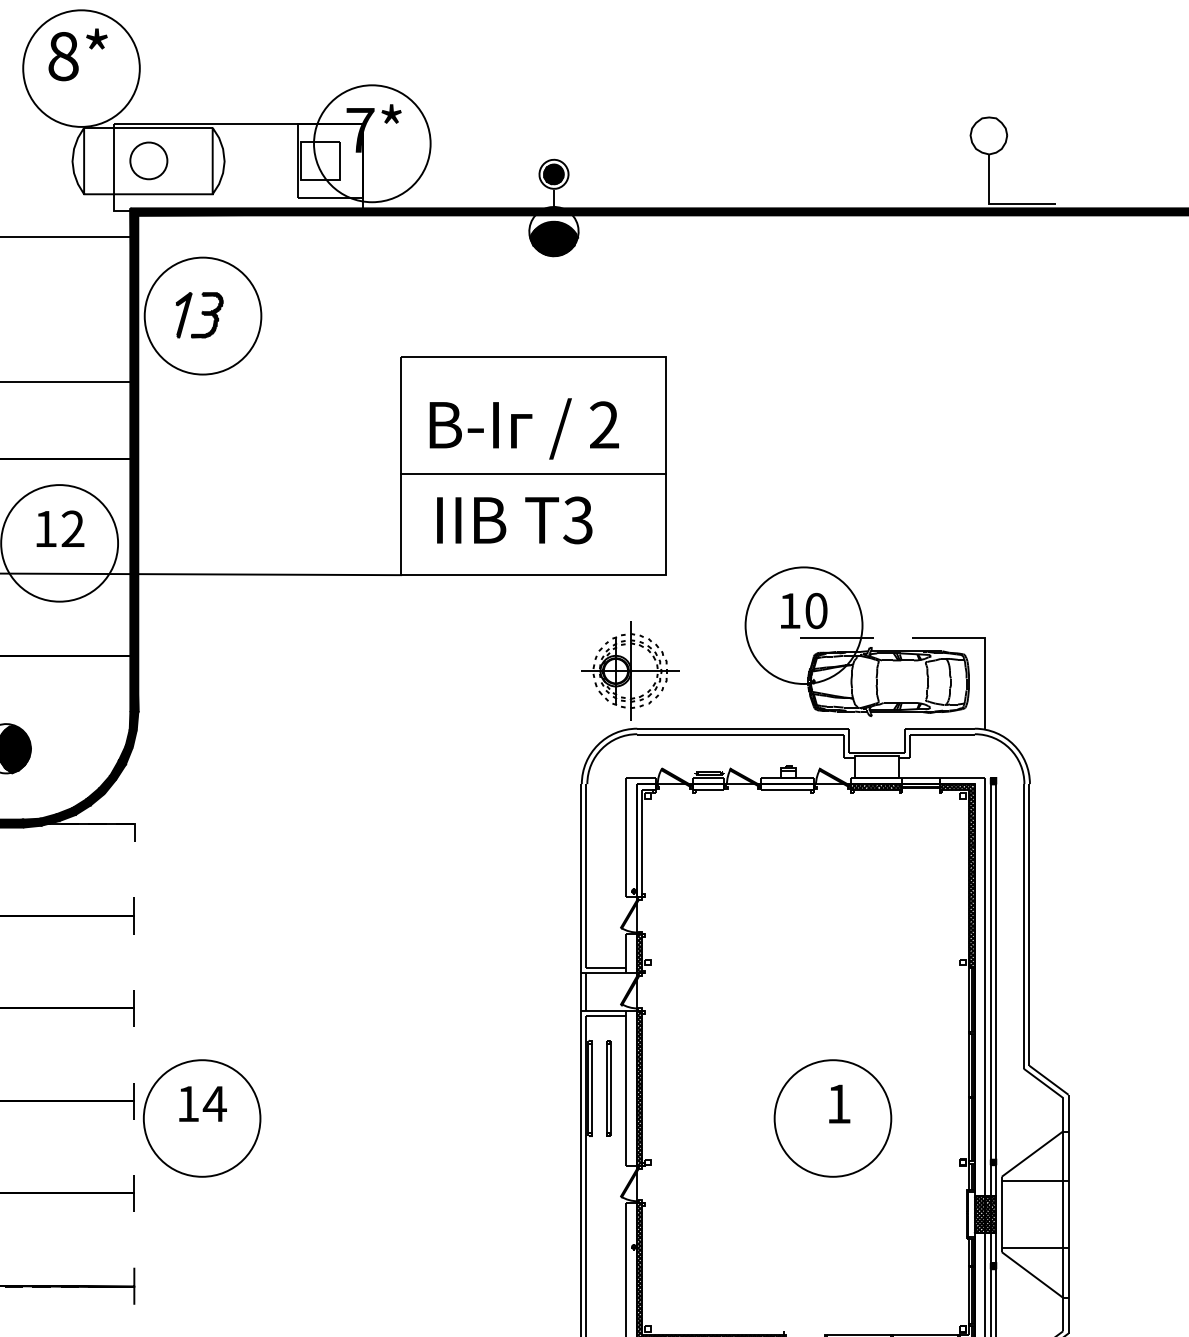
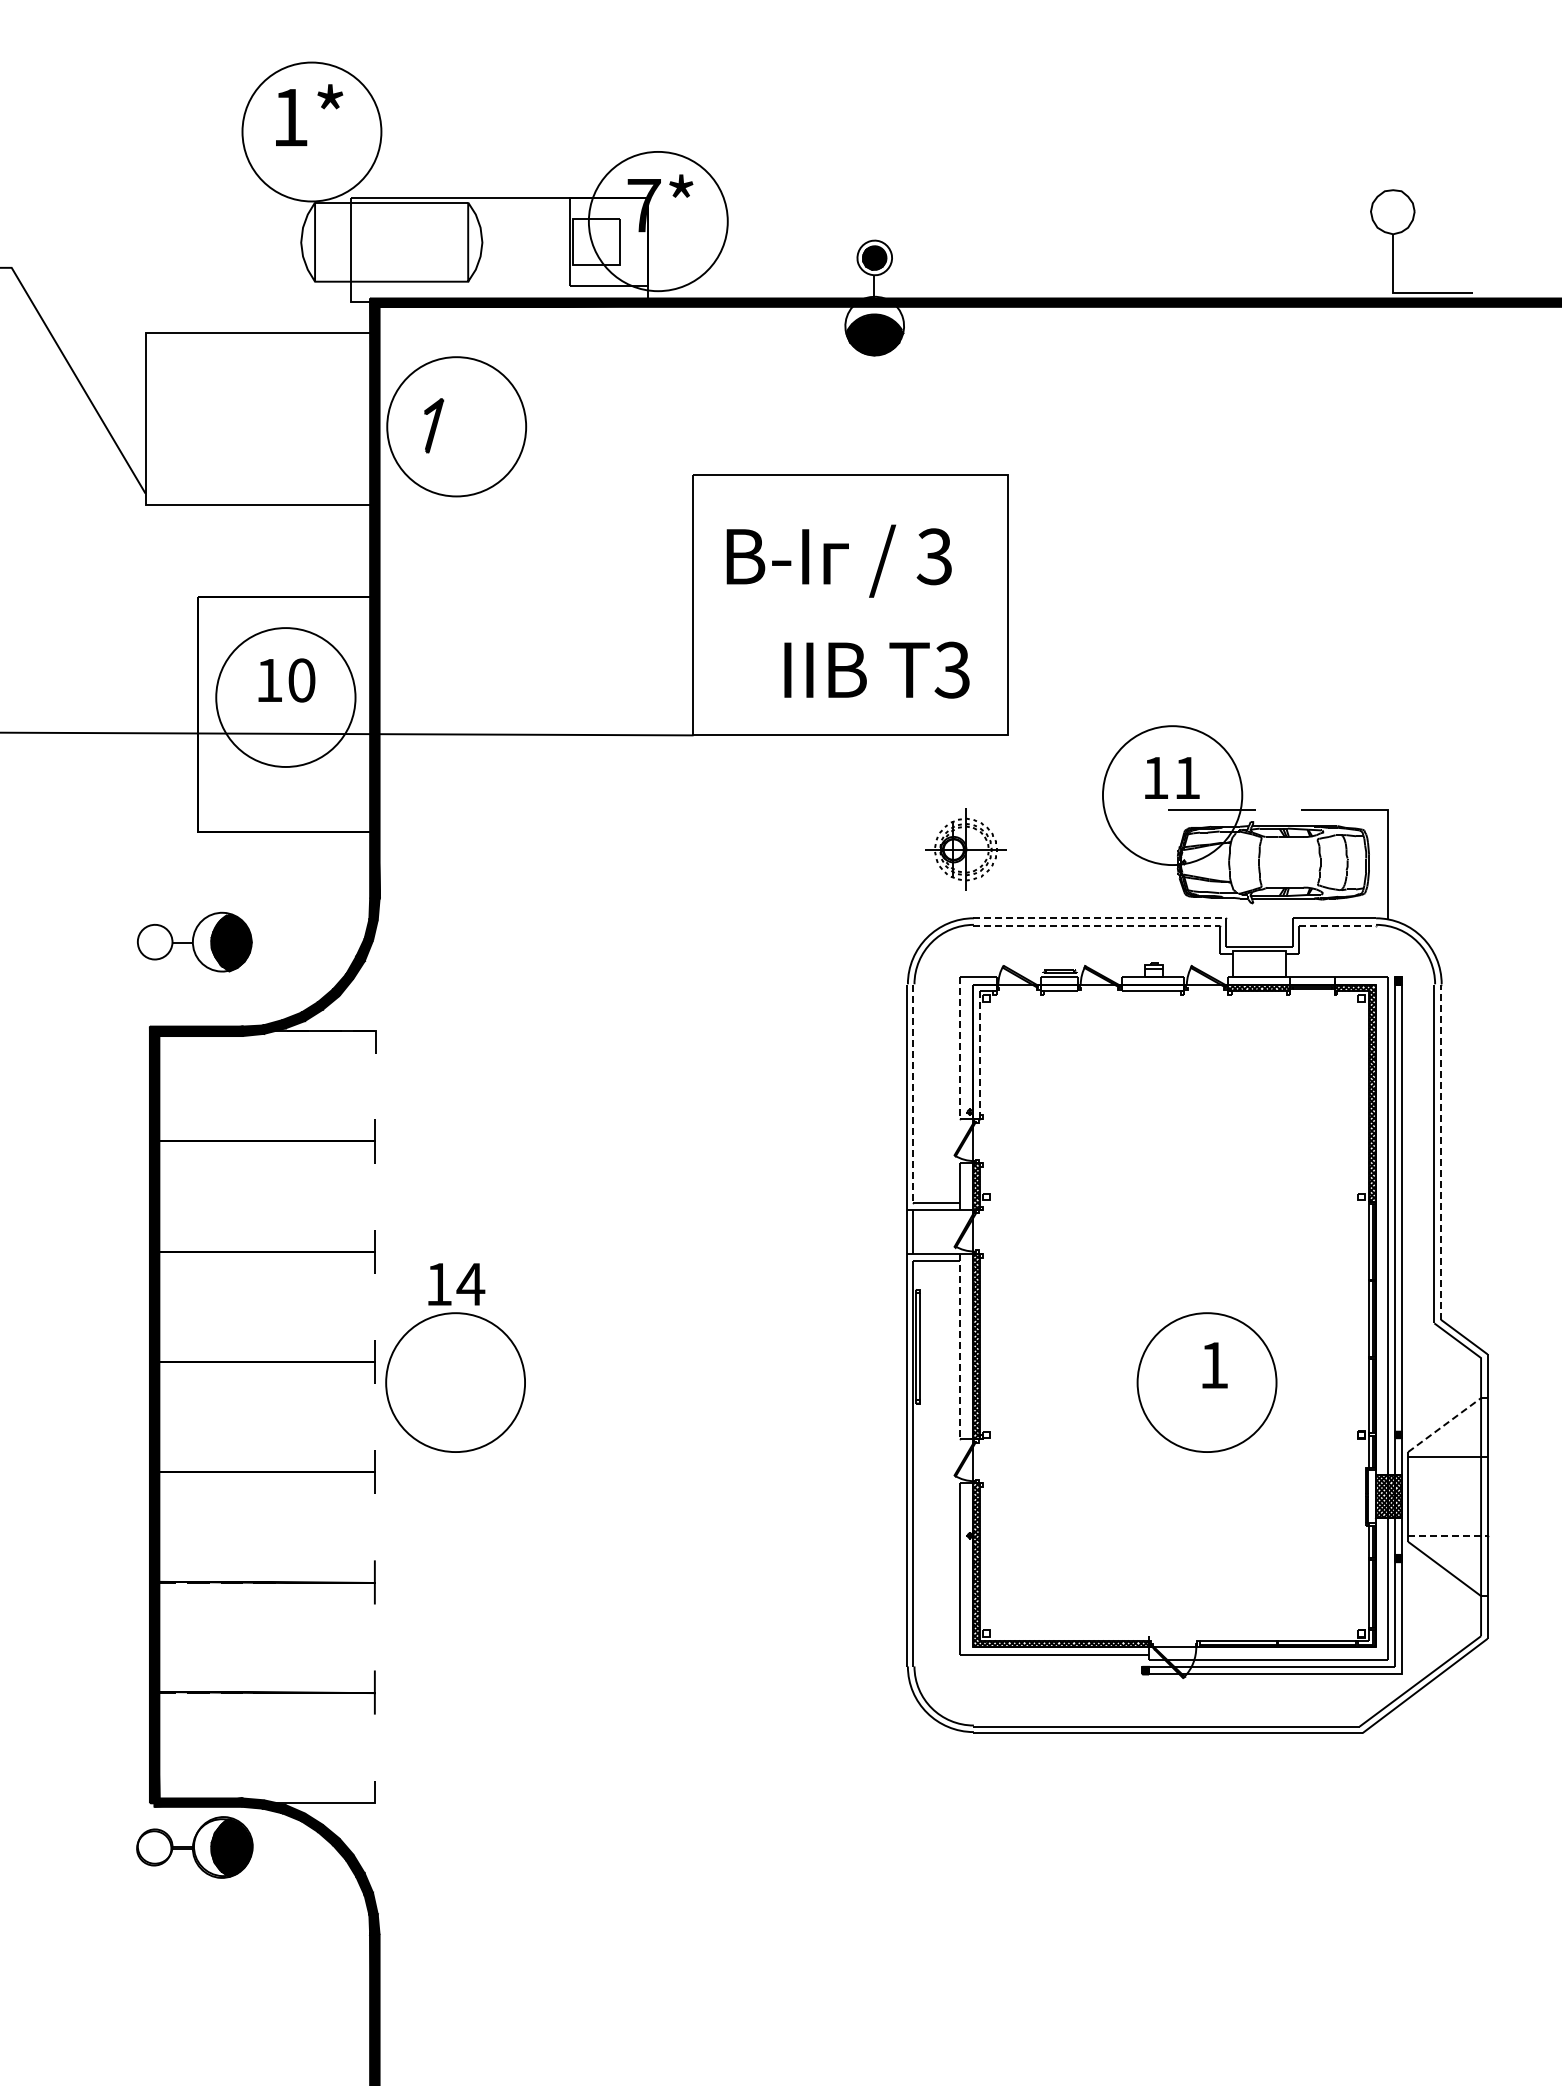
text: (63, 56) -> (290, 117), 8* -> 1*
part: (149, 160) -> (392, 241), removed
part: (207, 315) -> (461, 425), removed
text: (604, 424) -> (934, 556), 2 -> 3
line: (533, 473) -> (850, 614), removed
text: (514, 519) -> (876, 669), moved
text: (72, 529) -> (301, 680), 12 -> 10
text: (816, 610) -> (1187, 777), 10 -> 11
part: (630, 670) -> (965, 849), size x0.7
line: (743, 728) -> (1100, 918), solid -> dashed
line: (740, 734) -> (1096, 925), solid -> dashed
line: (942, 734) -> (1337, 925), solid -> dashed
line: (625, 838) -> (960, 1048), solid -> dashed
line: (641, 844) -> (979, 1056), solid -> dashed
line: (586, 876) -> (913, 1094), solid -> dashed
line: (1028, 924) -> (1440, 1151), solid -> dashed
part: (609, 1088) -> (940, 1346), removed
line: (625, 1089) -> (960, 1347), solid -> dashed
text: (202, 1104) -> (456, 1284), moved
line: (1033, 1153) -> (1445, 1424), solid -> dashed
line: (1035, 1247) -> (1448, 1536), solid -> dashed

